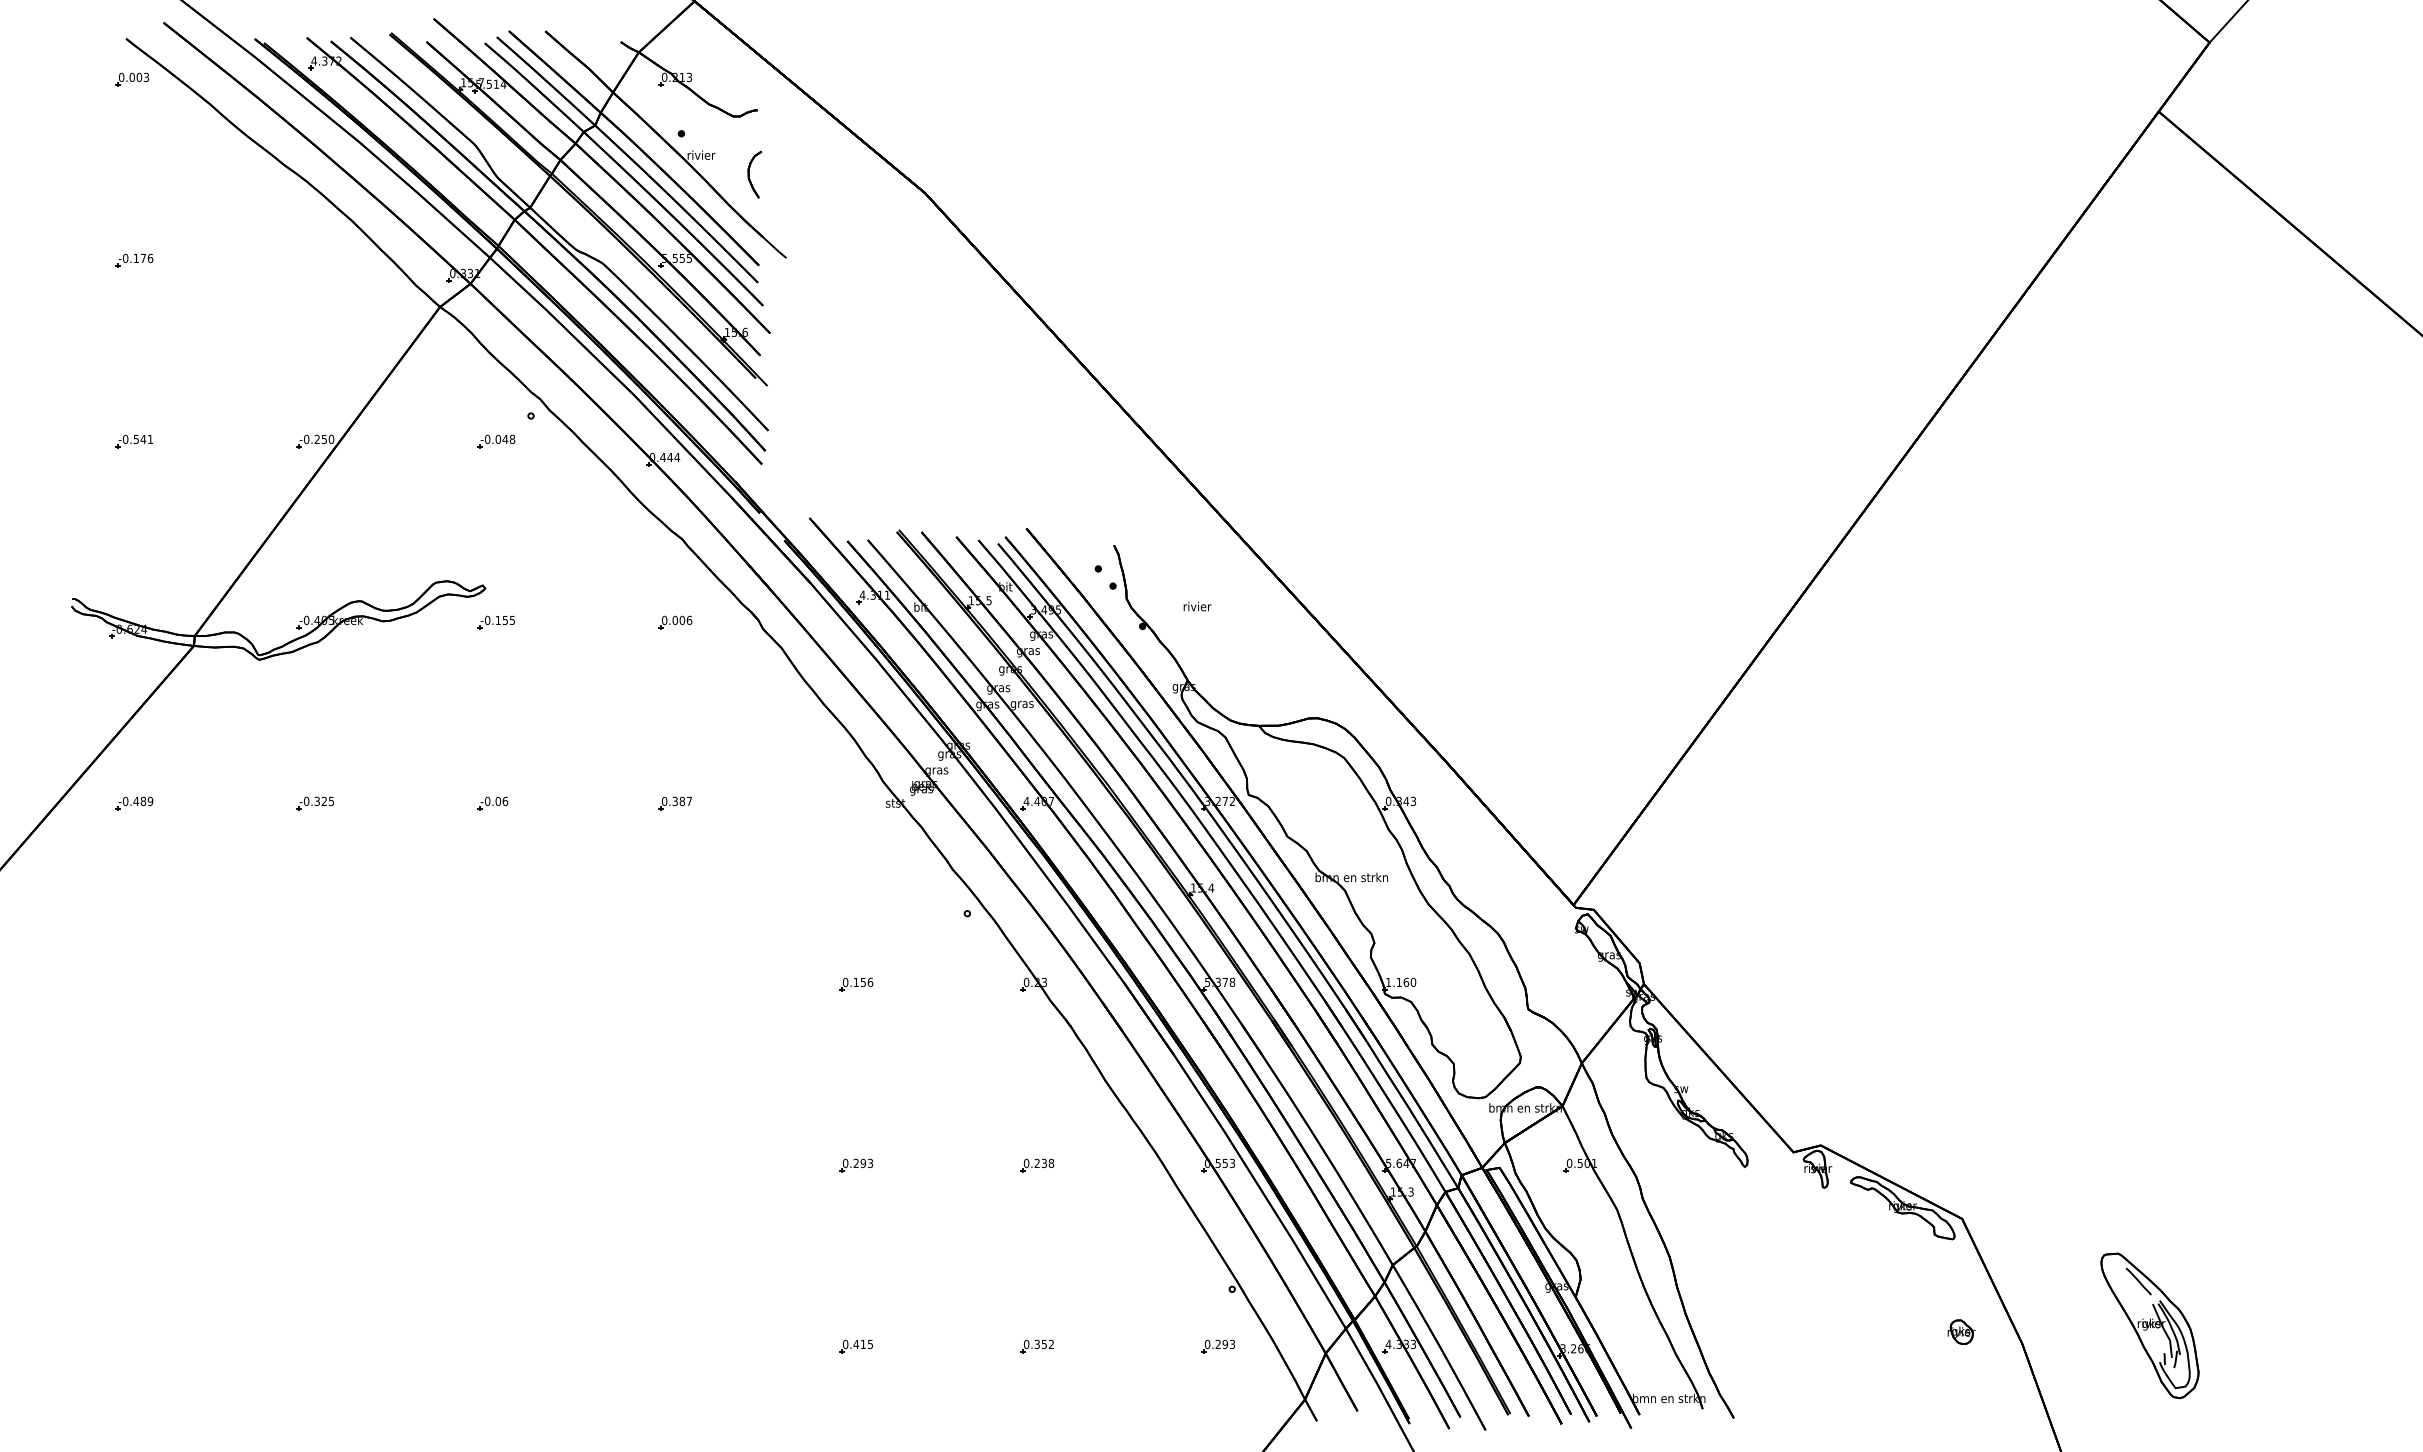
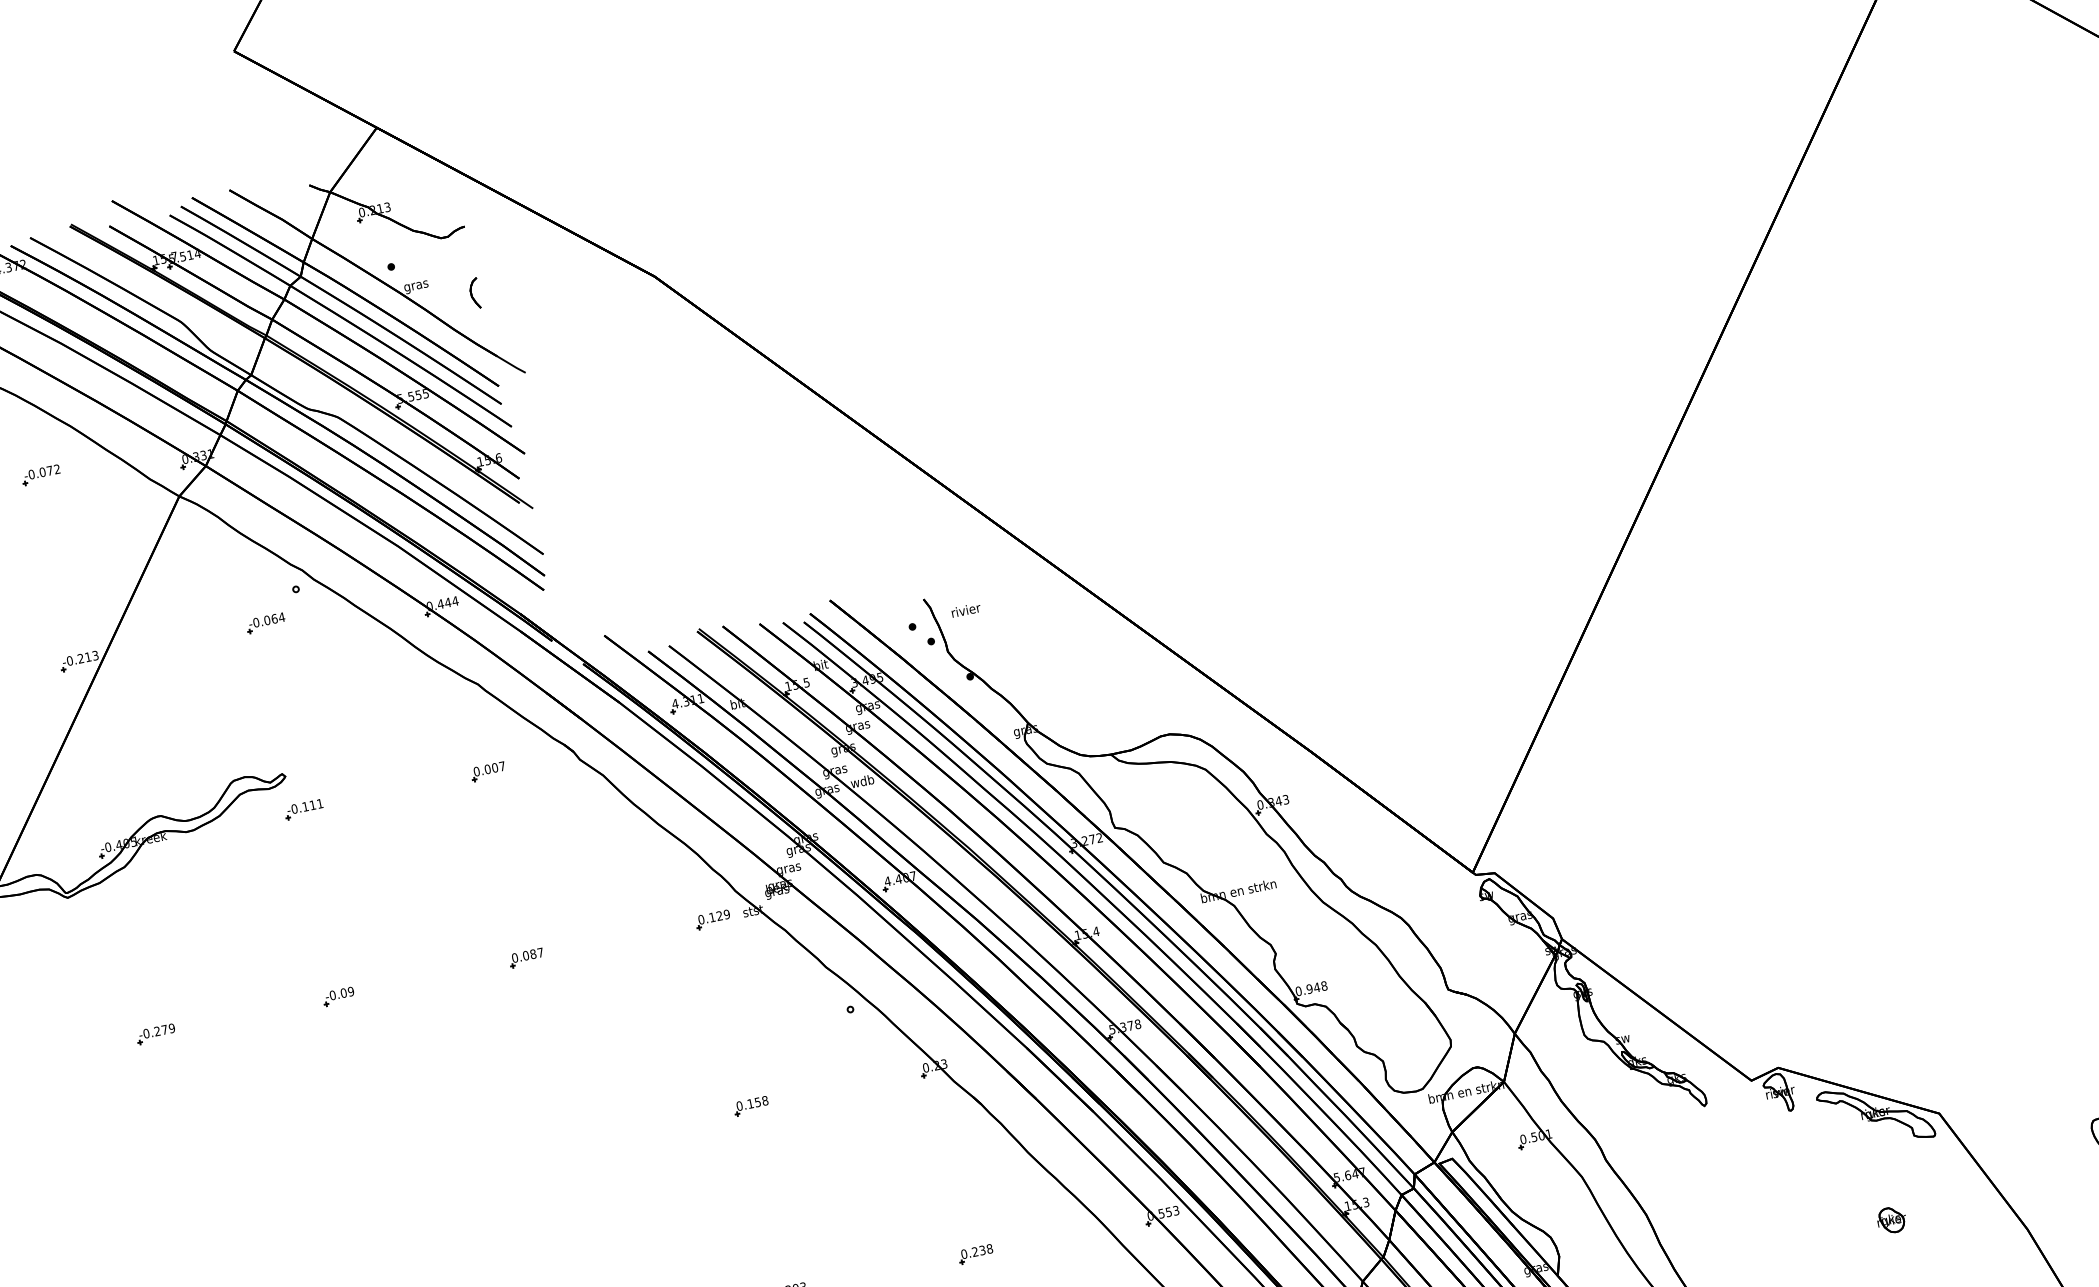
text: (701, 156) -> (416, 286), rivier -> gras
part: (754, 174) -> (475, 293), size x0.62
part: (314, 260) -> (40, 475), added
text: (327, 439) -> (91, 656), -0.250 -> -0.213
text: (508, 439) -> (277, 618), -0.048 -> -0.064
text: (1197, 606) -> (966, 610), moved
text: (508, 620) -> (316, 804), -0.155 -> -0.111
text: (689, 620) -> (502, 766), 0.006 -> 0.007
text: (1021, 704) -> (861, 782), gras -> wdb
text: (674, 800) -> (525, 954), 0.387 -> 0.087
text: (324, 801) -> (164, 1029), -0.325 -> -0.279
text: (505, 801) -> (351, 991), -0.06 -> -0.09
part: (856, 803) -> (713, 919), added
text: (870, 981) -> (765, 1099), 0.156 -> 0.158
text: (1400, 982) -> (1310, 988), 1.160 -> 0.948
part: (1961, 1331) -> (1891, 1219), moved

